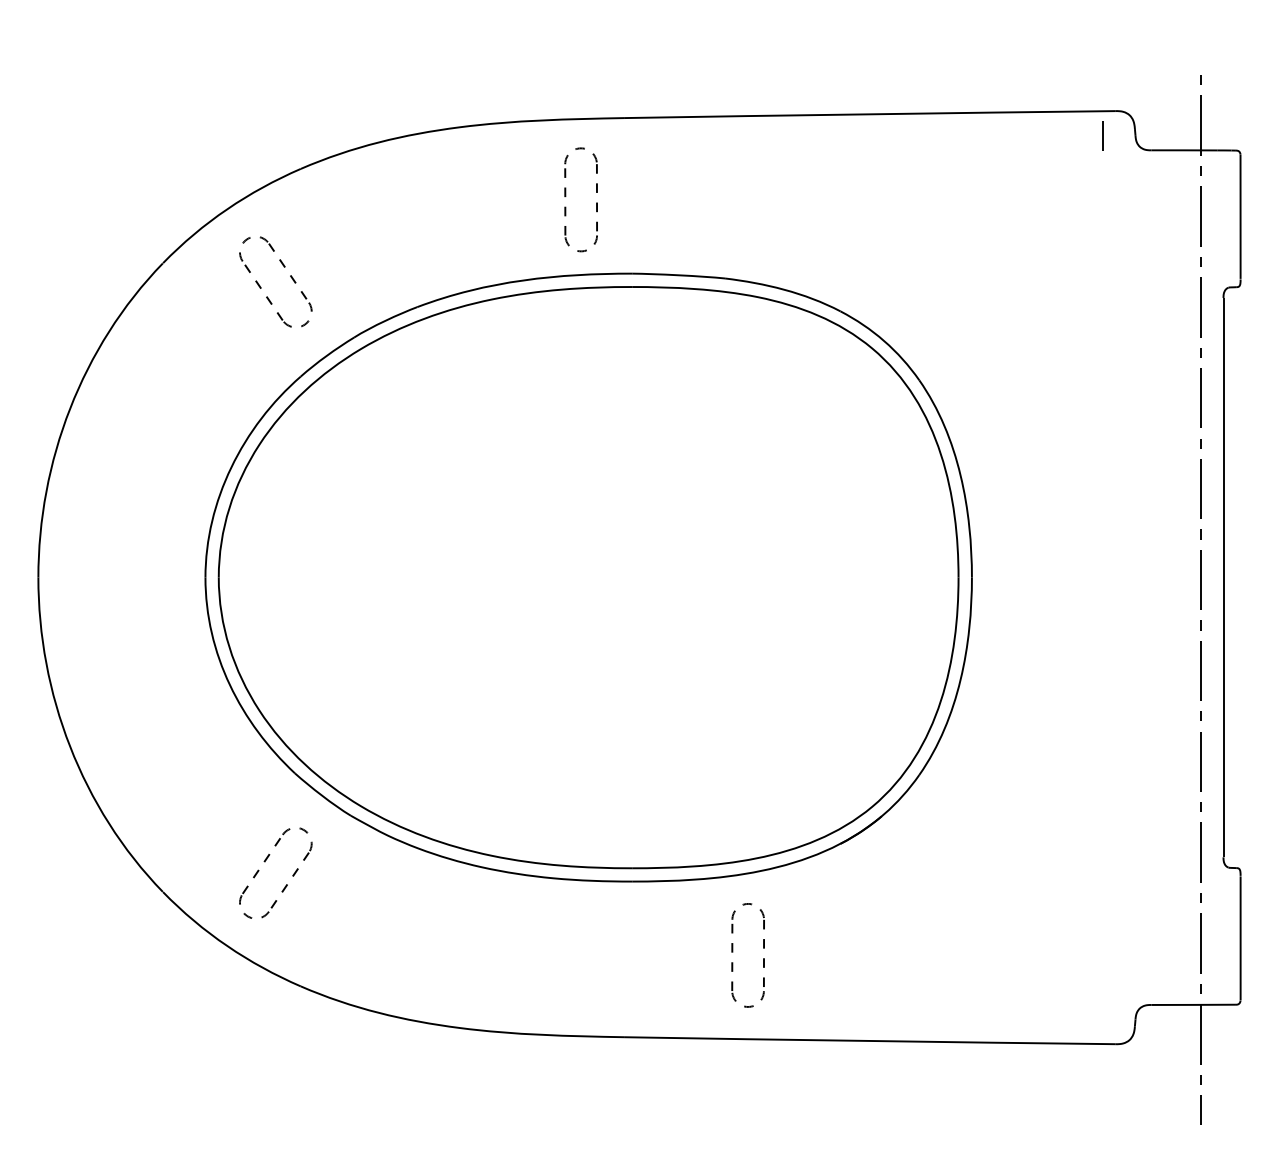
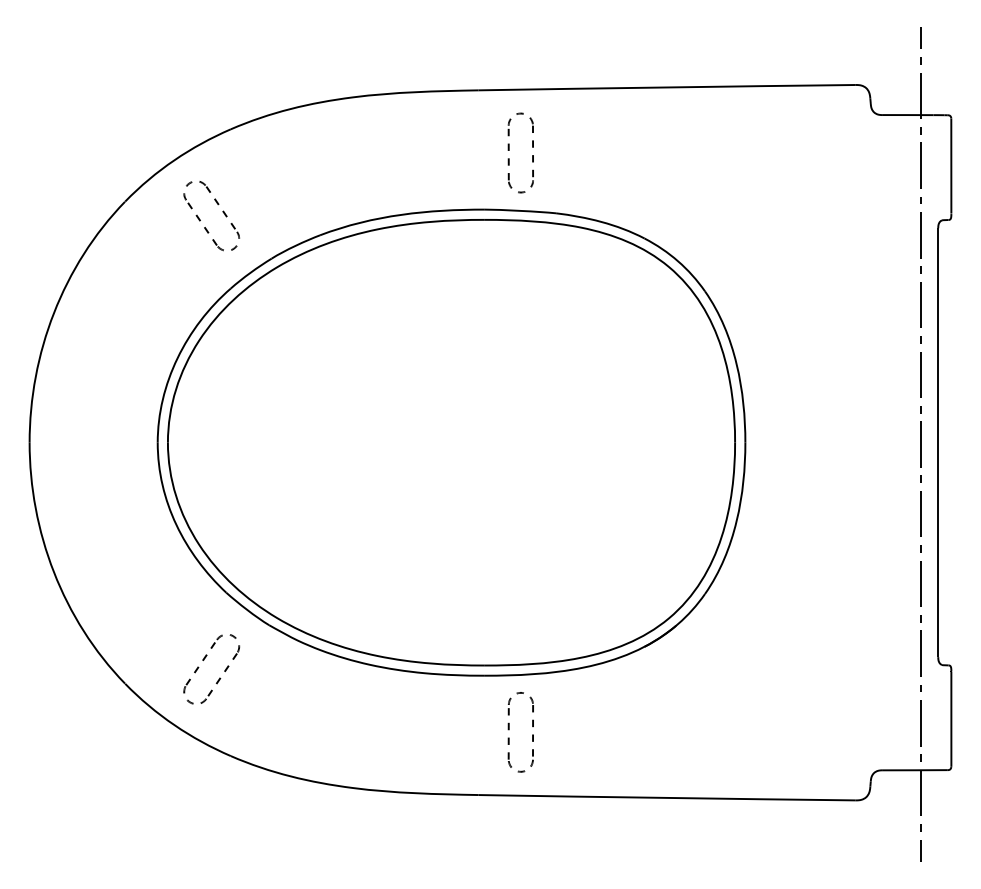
line: (1102, 135) -> (920, 37), moved
part: (566, 196) -> (509, 150), moved
part: (733, 952) -> (509, 730), moved

